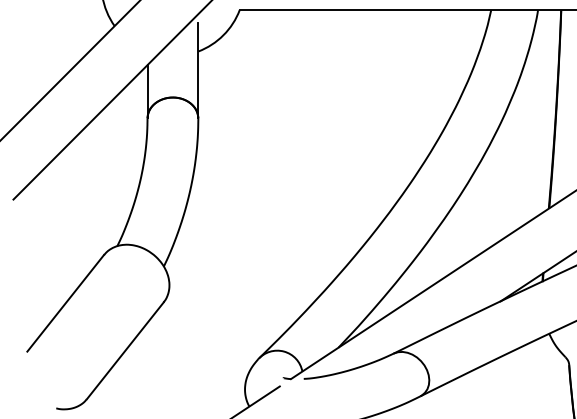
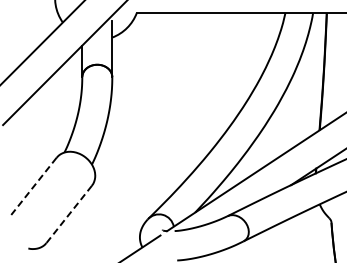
line: (64, 303) -> (33, 186), solid -> dashed
line: (125, 350) -> (69, 214), solid -> dashed

